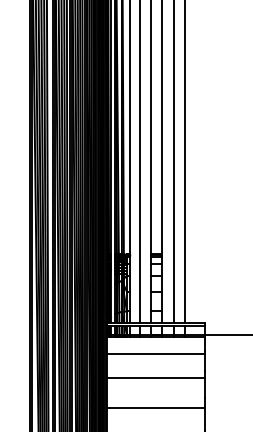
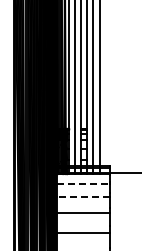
line: (156, 353) -> (83, 183), solid -> dashed
line: (156, 377) -> (83, 196), solid -> dashed

